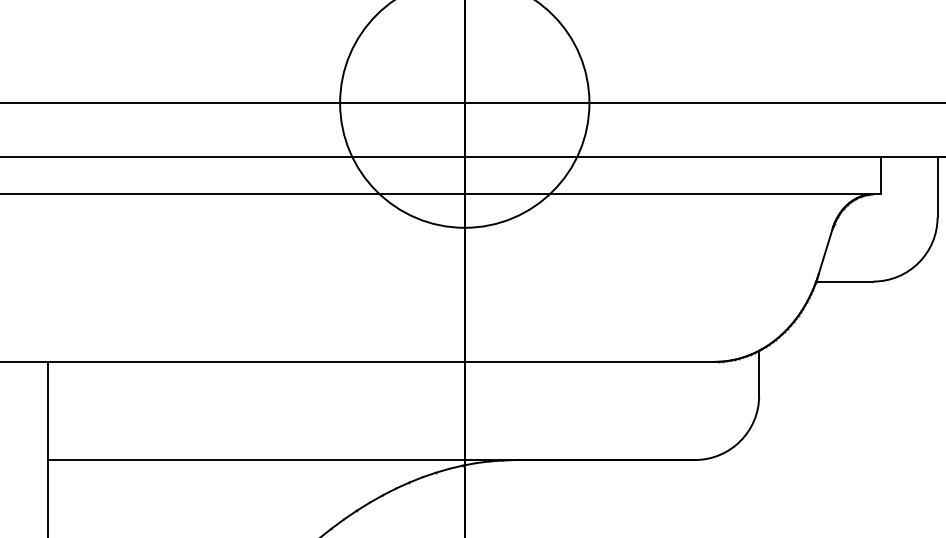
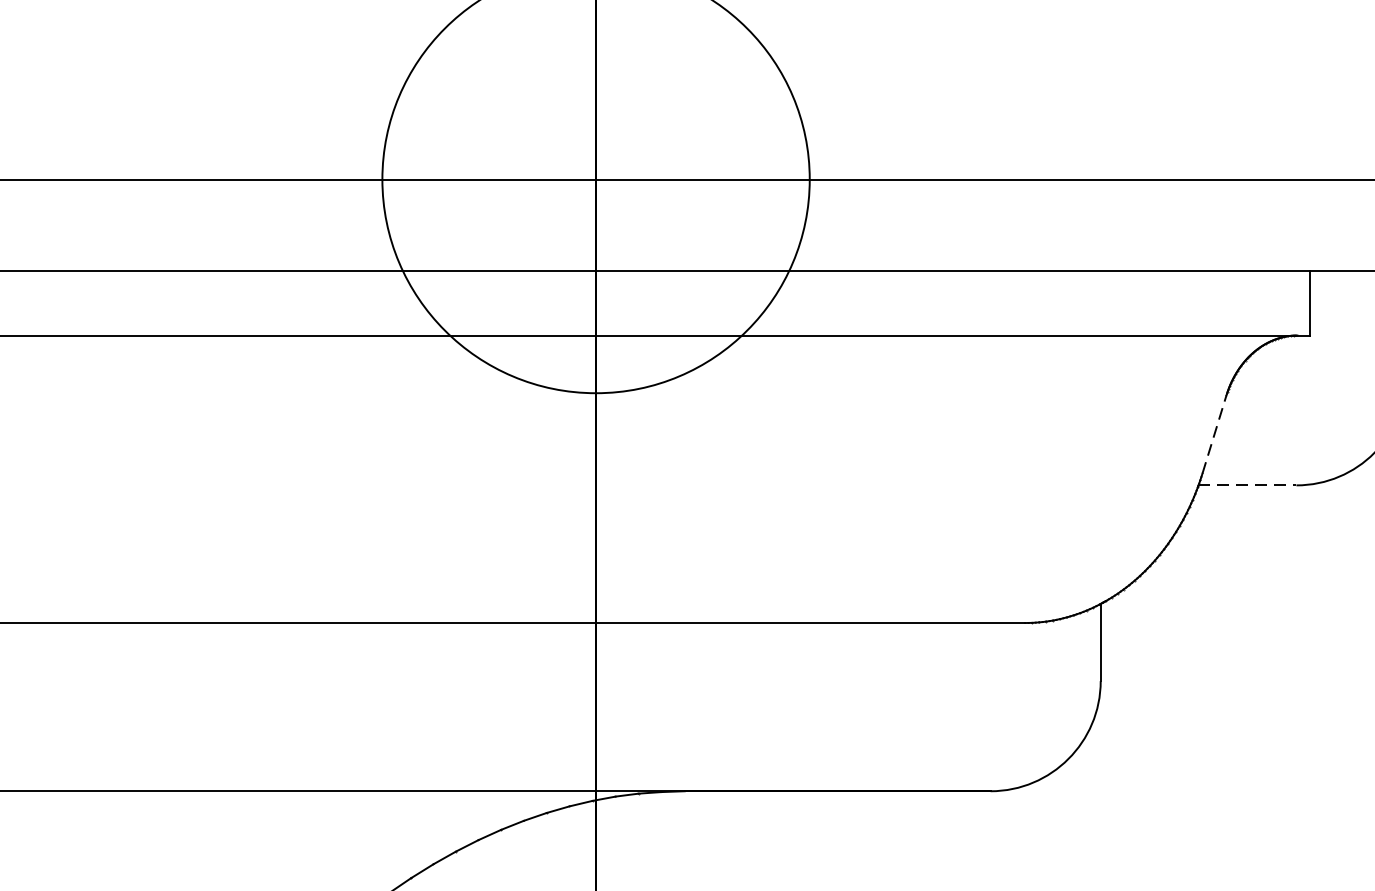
line: (825, 251) -> (1214, 433), solid -> dashed
line: (844, 281) -> (1246, 485), solid -> dashed

